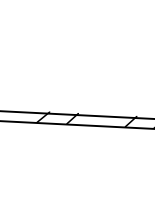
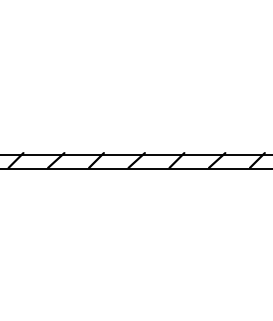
fill: (14, 115) -> (96, 160), added
fill: (102, 120) -> (217, 160), added

